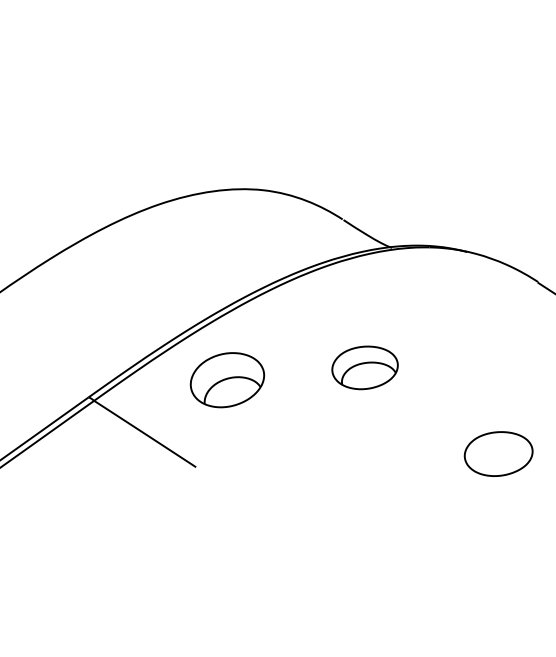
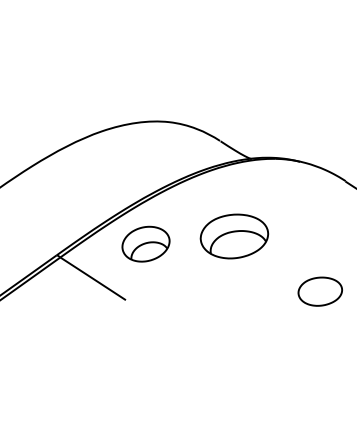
part: (365, 366) -> (234, 235), size x1.6

